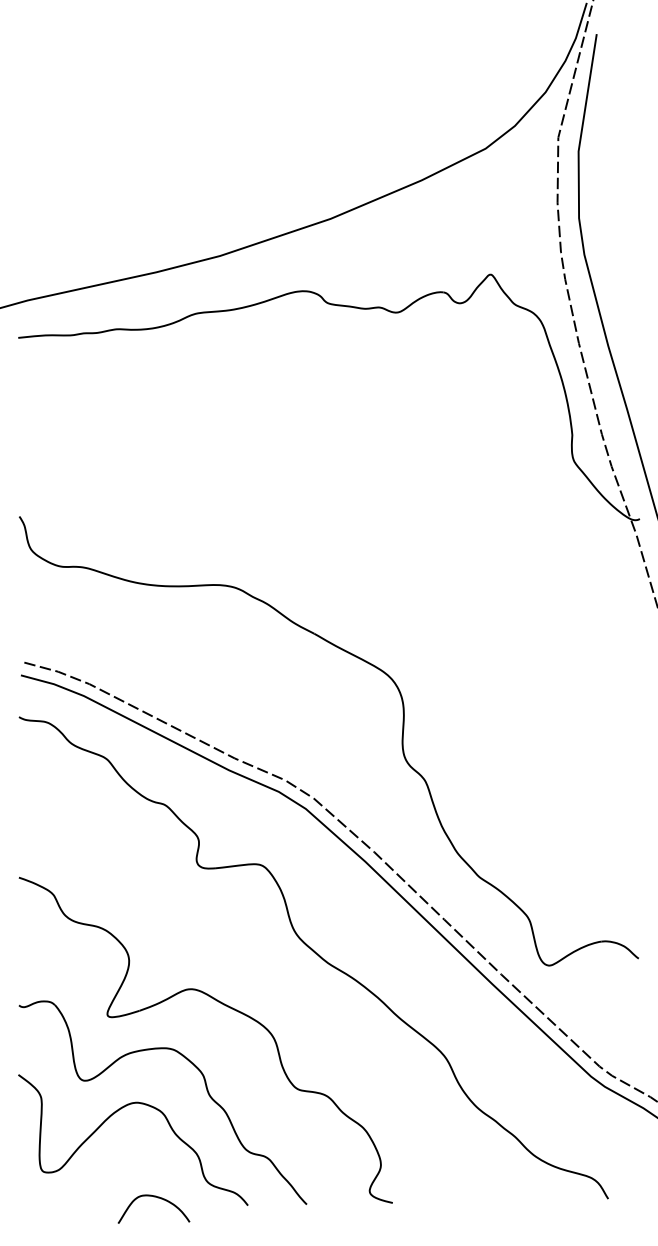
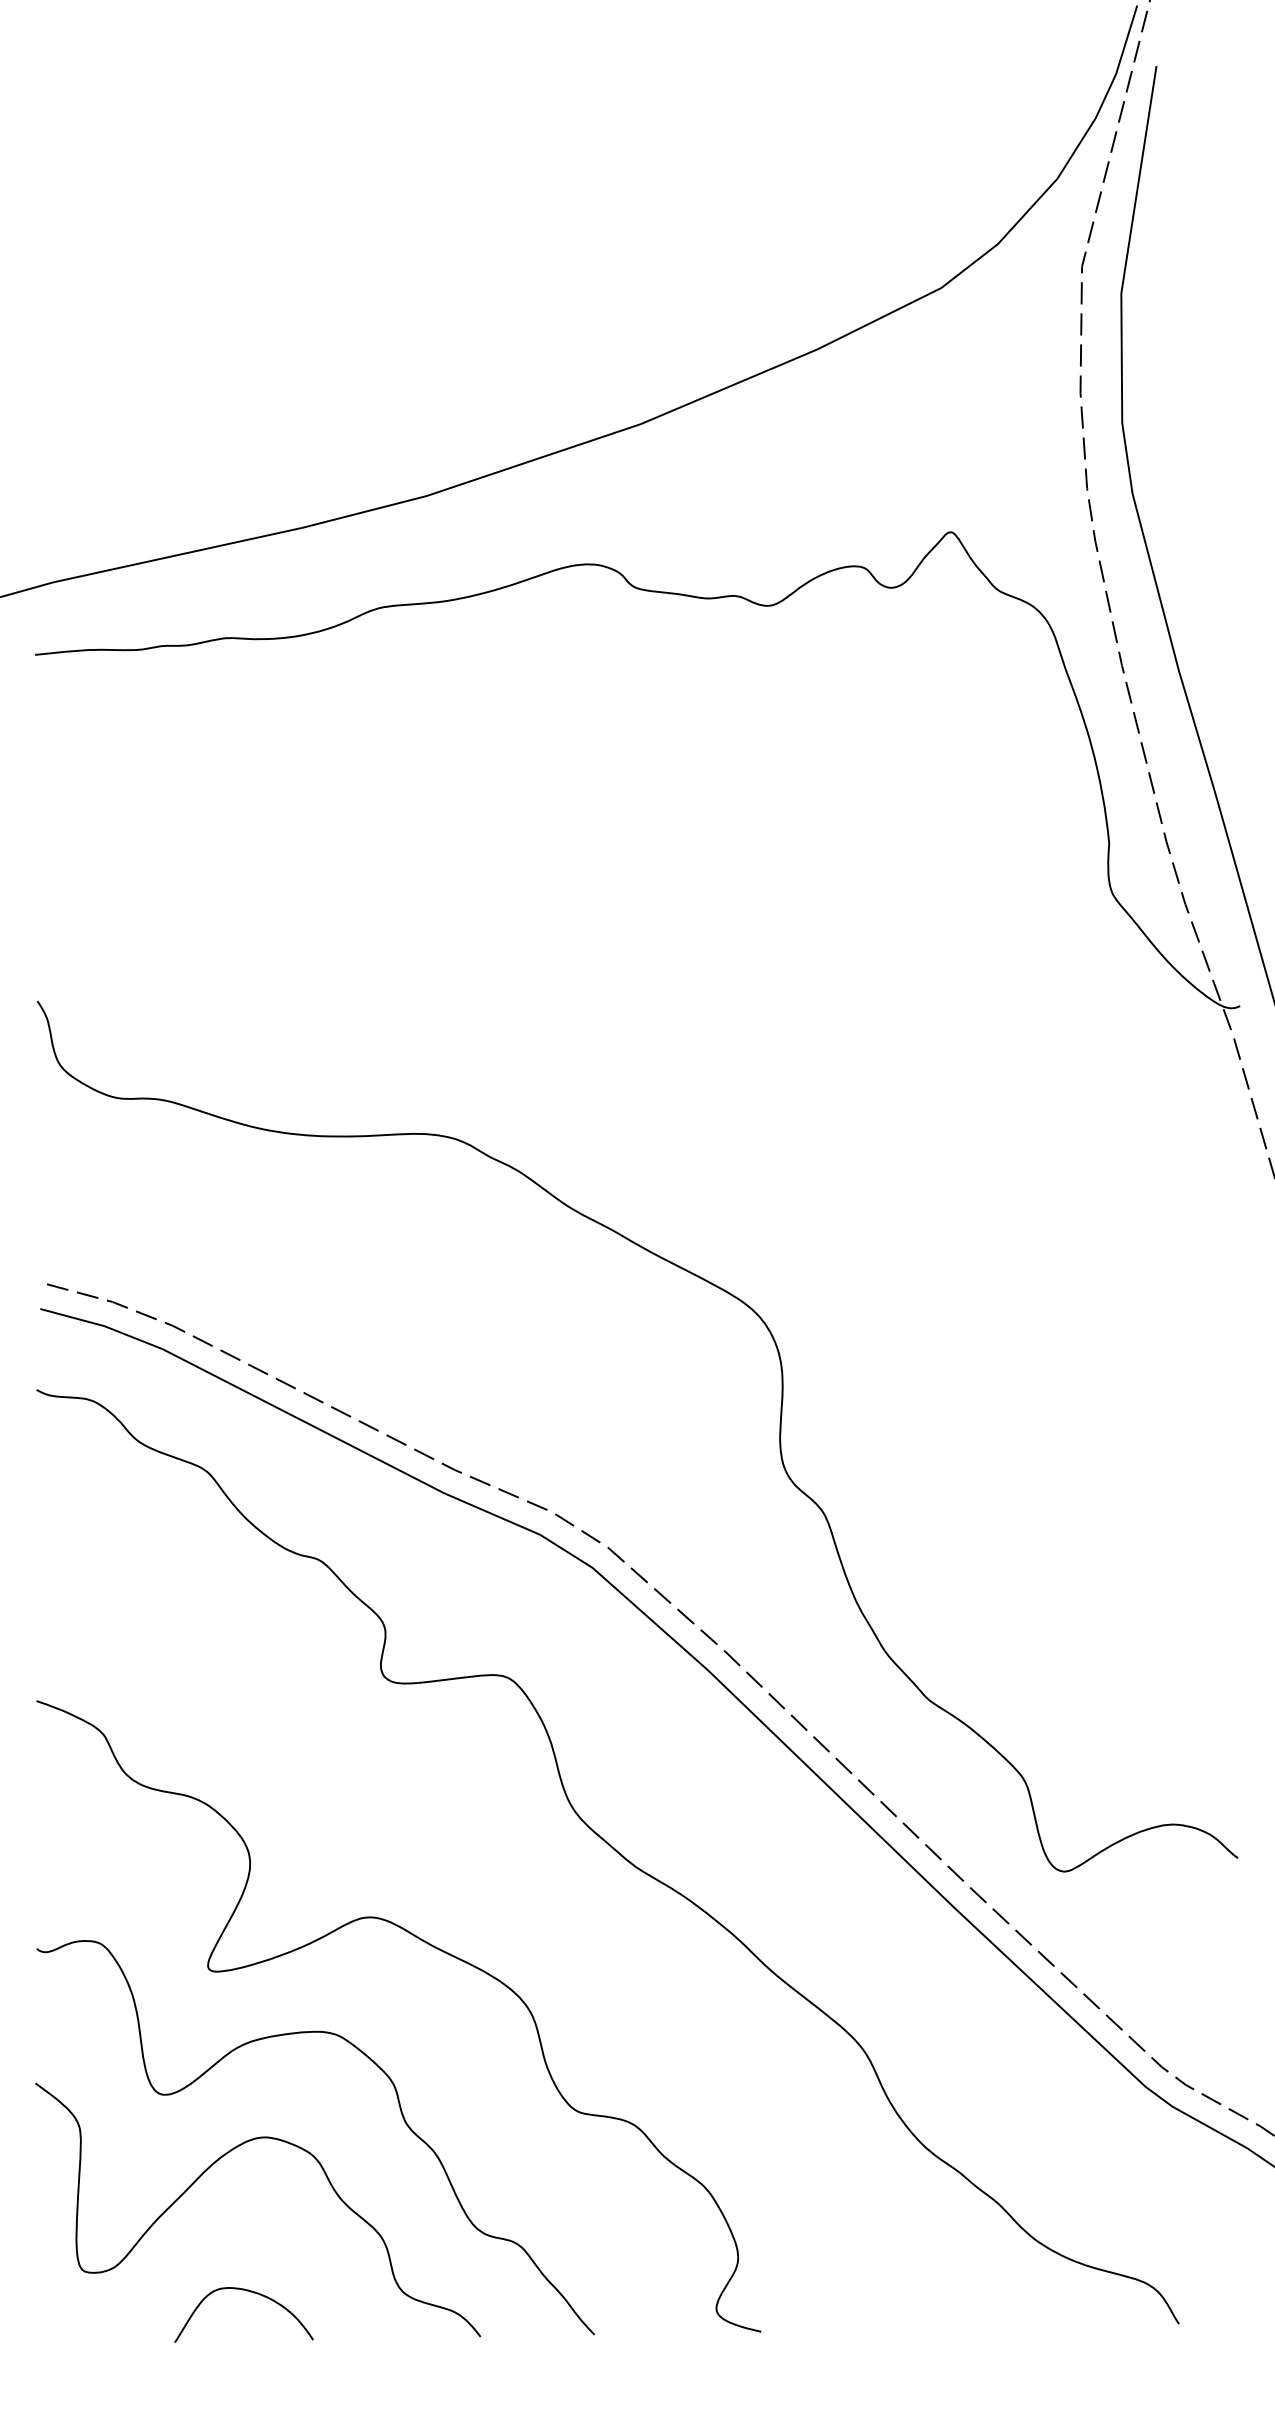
curve: (157, 1198) -> (250, 2293), moved

